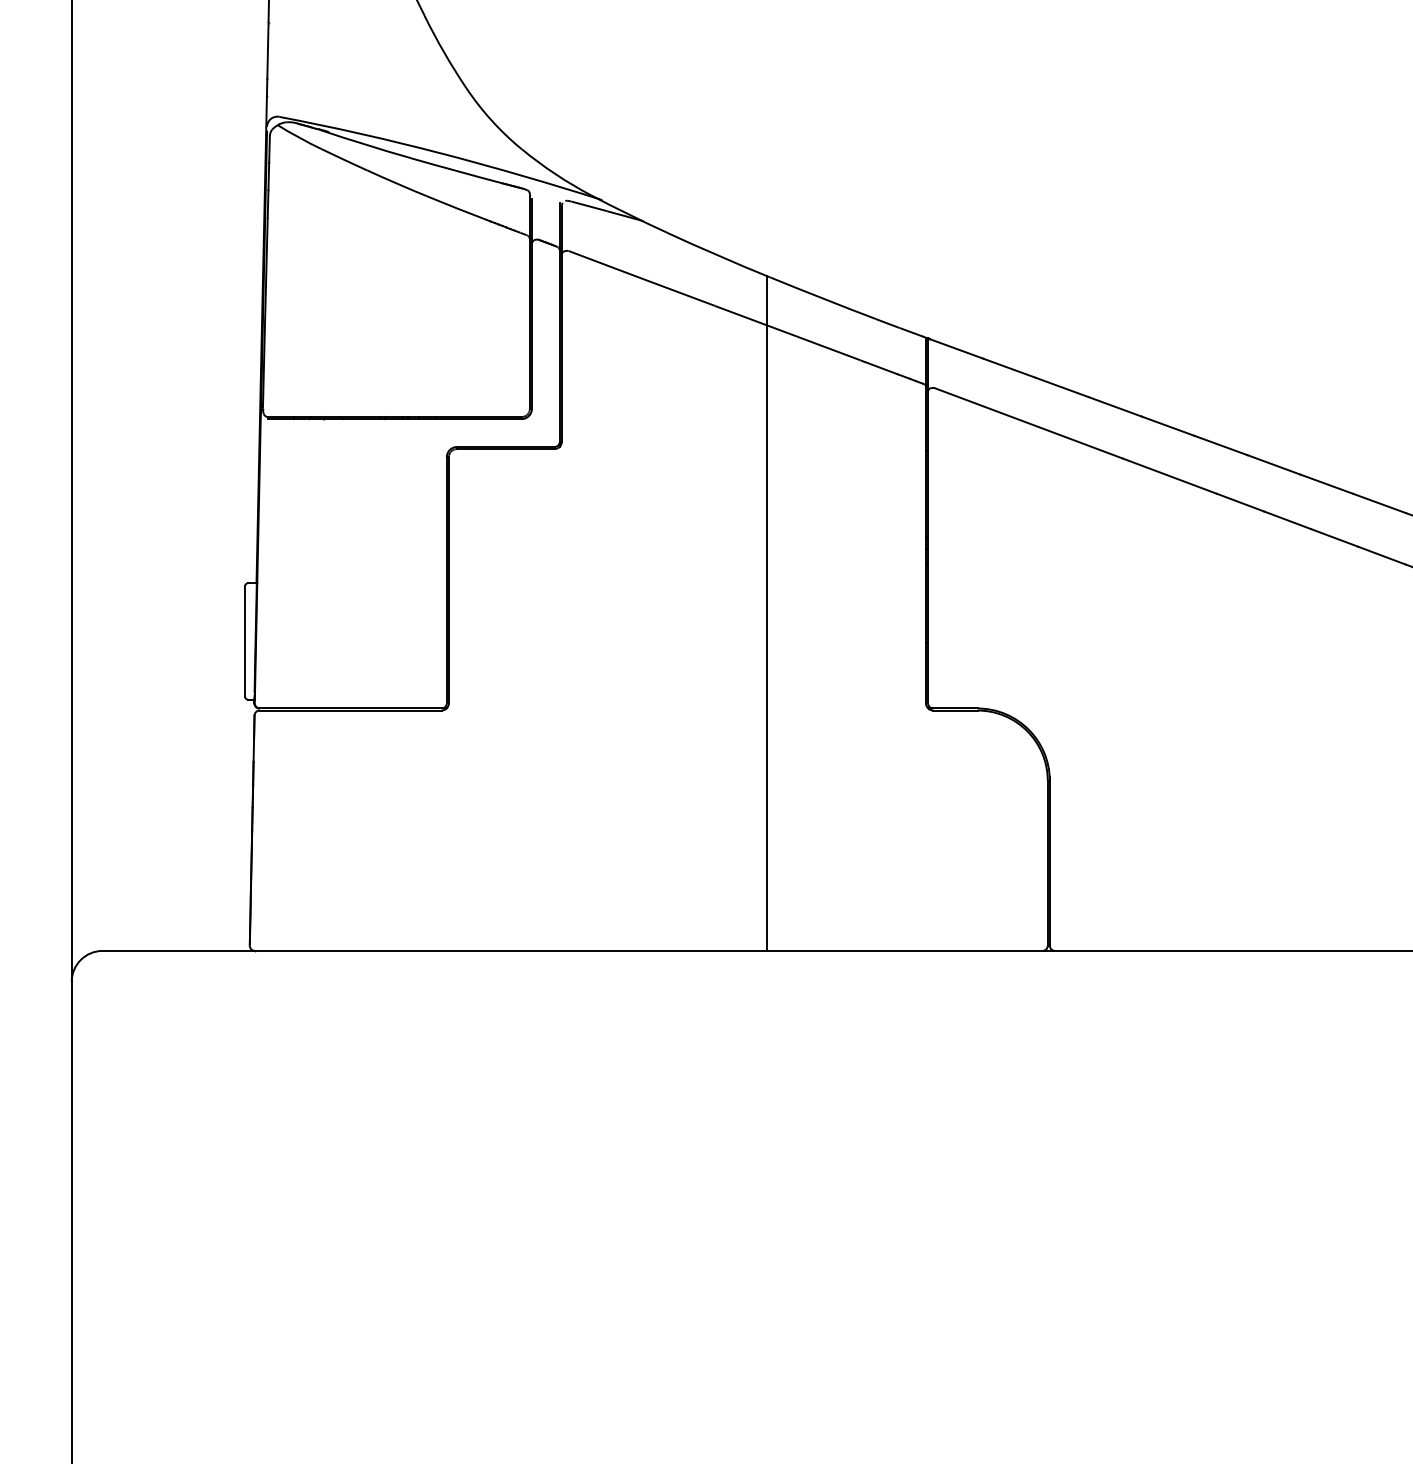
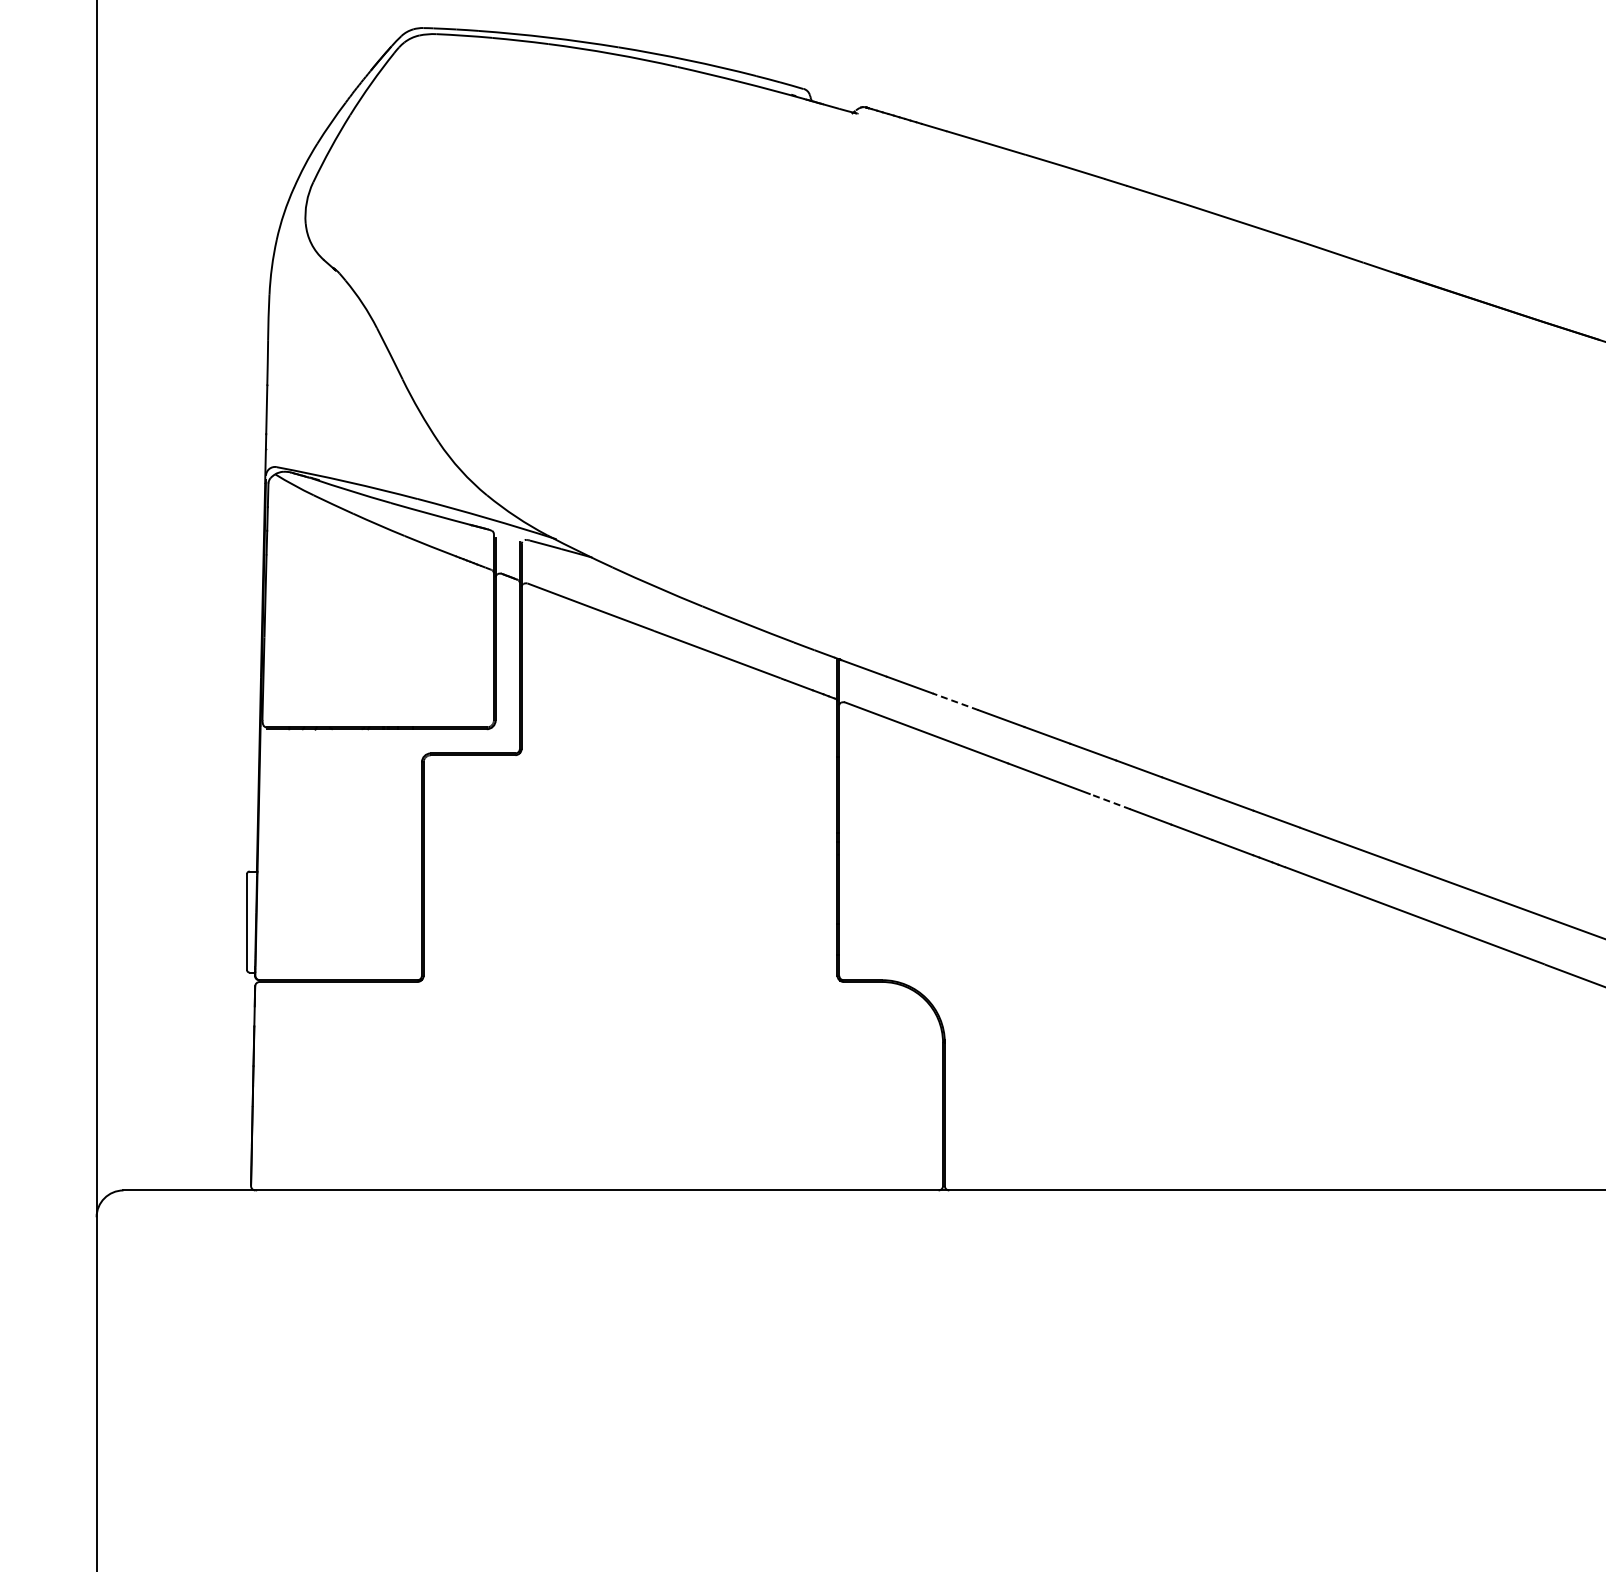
line: (1062, 387) -> (955, 701), solid -> dashed
line: (1240, 502) -> (1110, 801), solid -> dashed
line: (766, 613) -> (699, 897), removed

